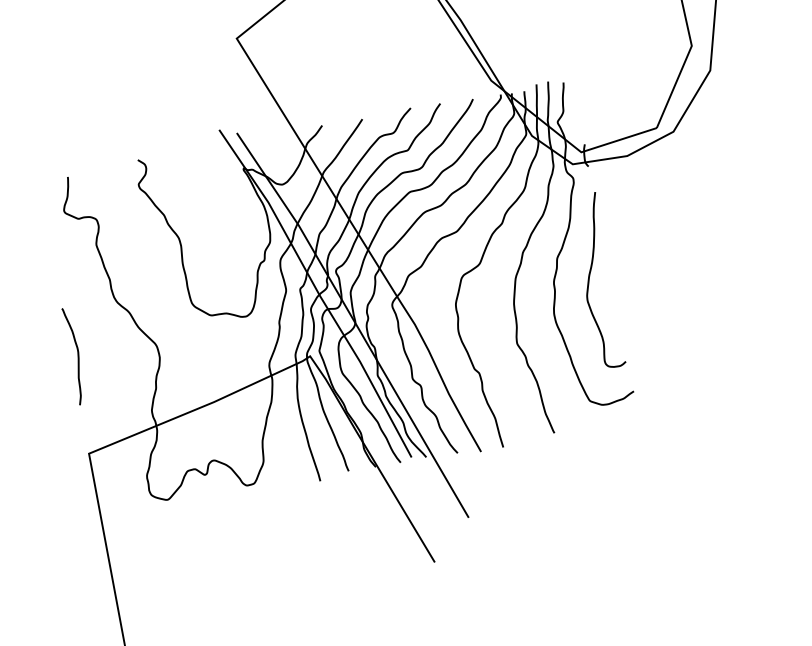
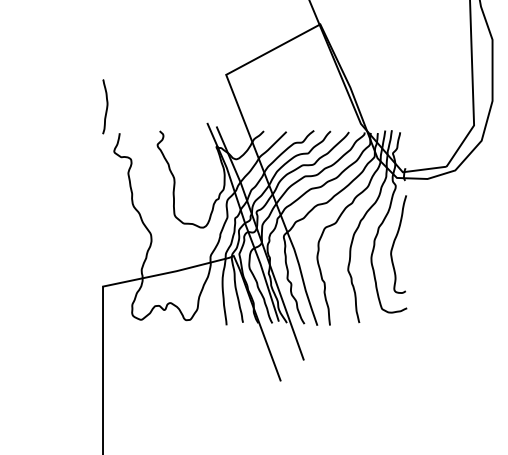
curve: (76, 355) -> (106, 106), moved

